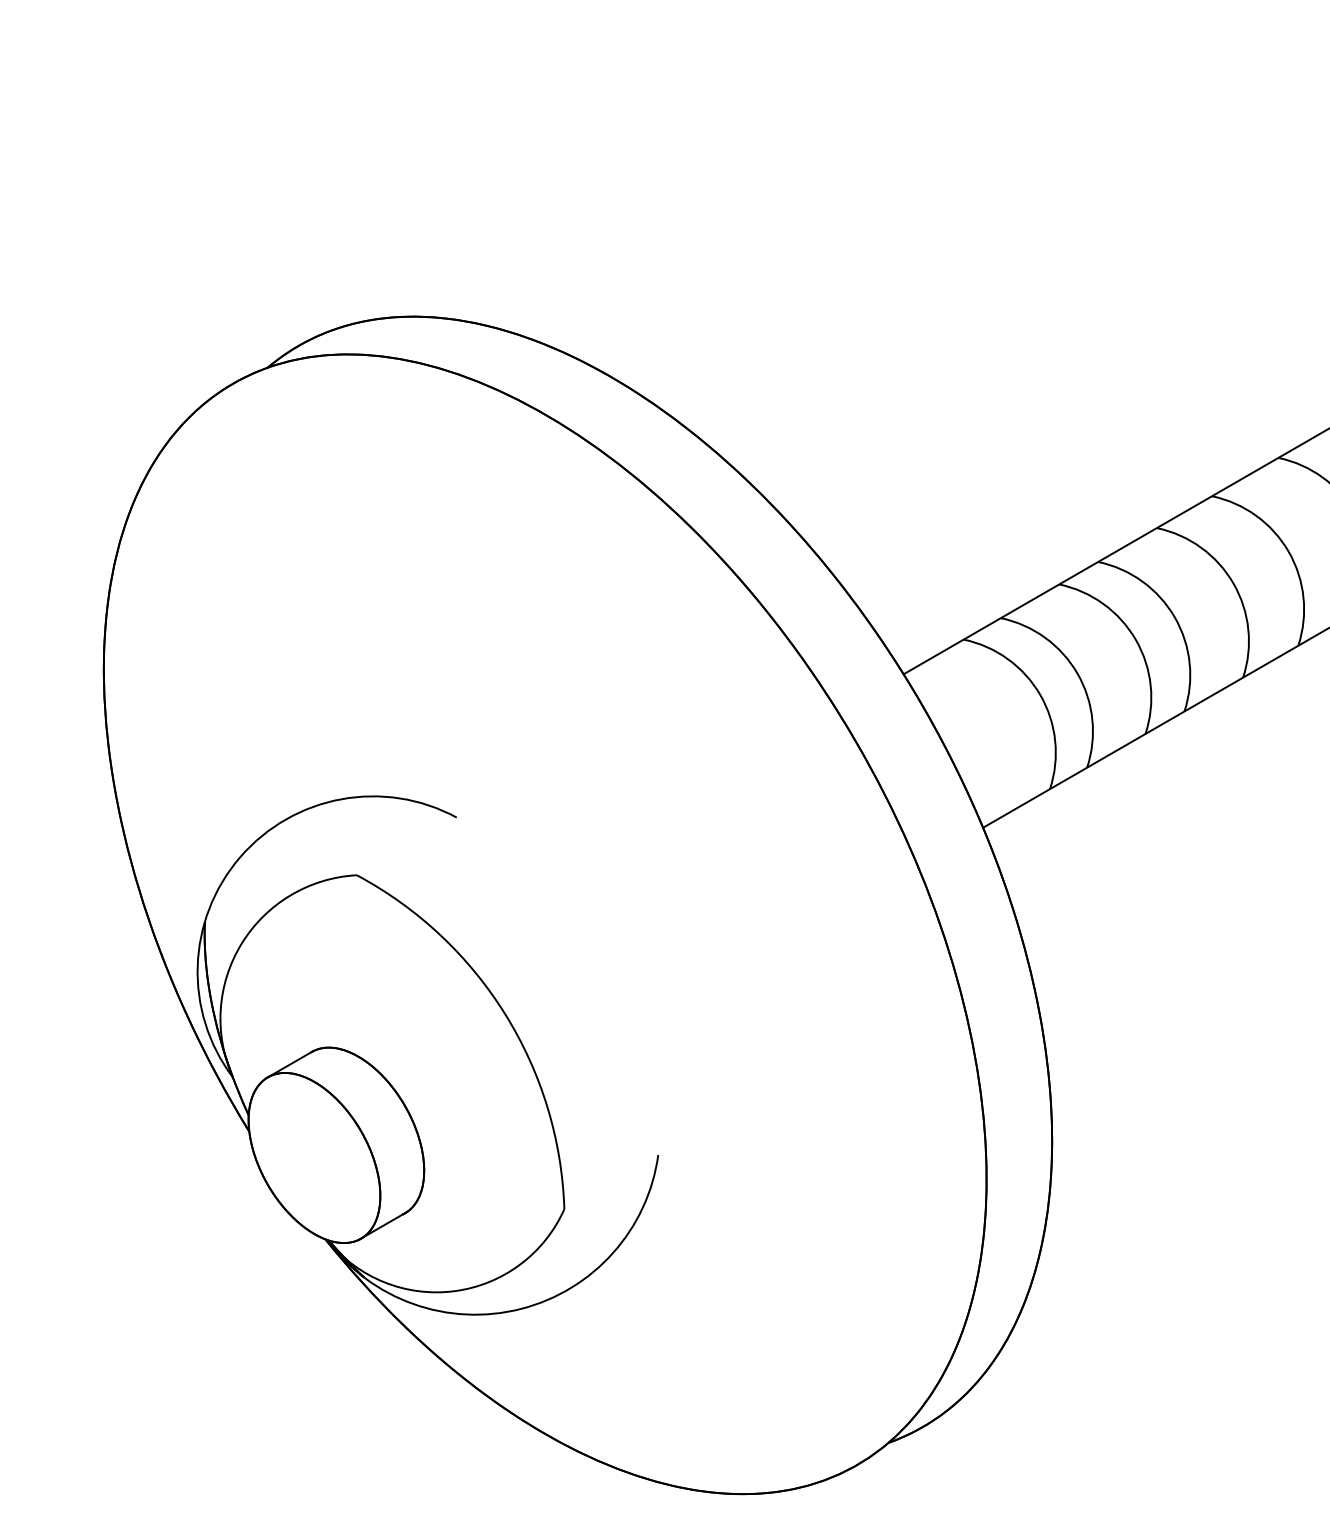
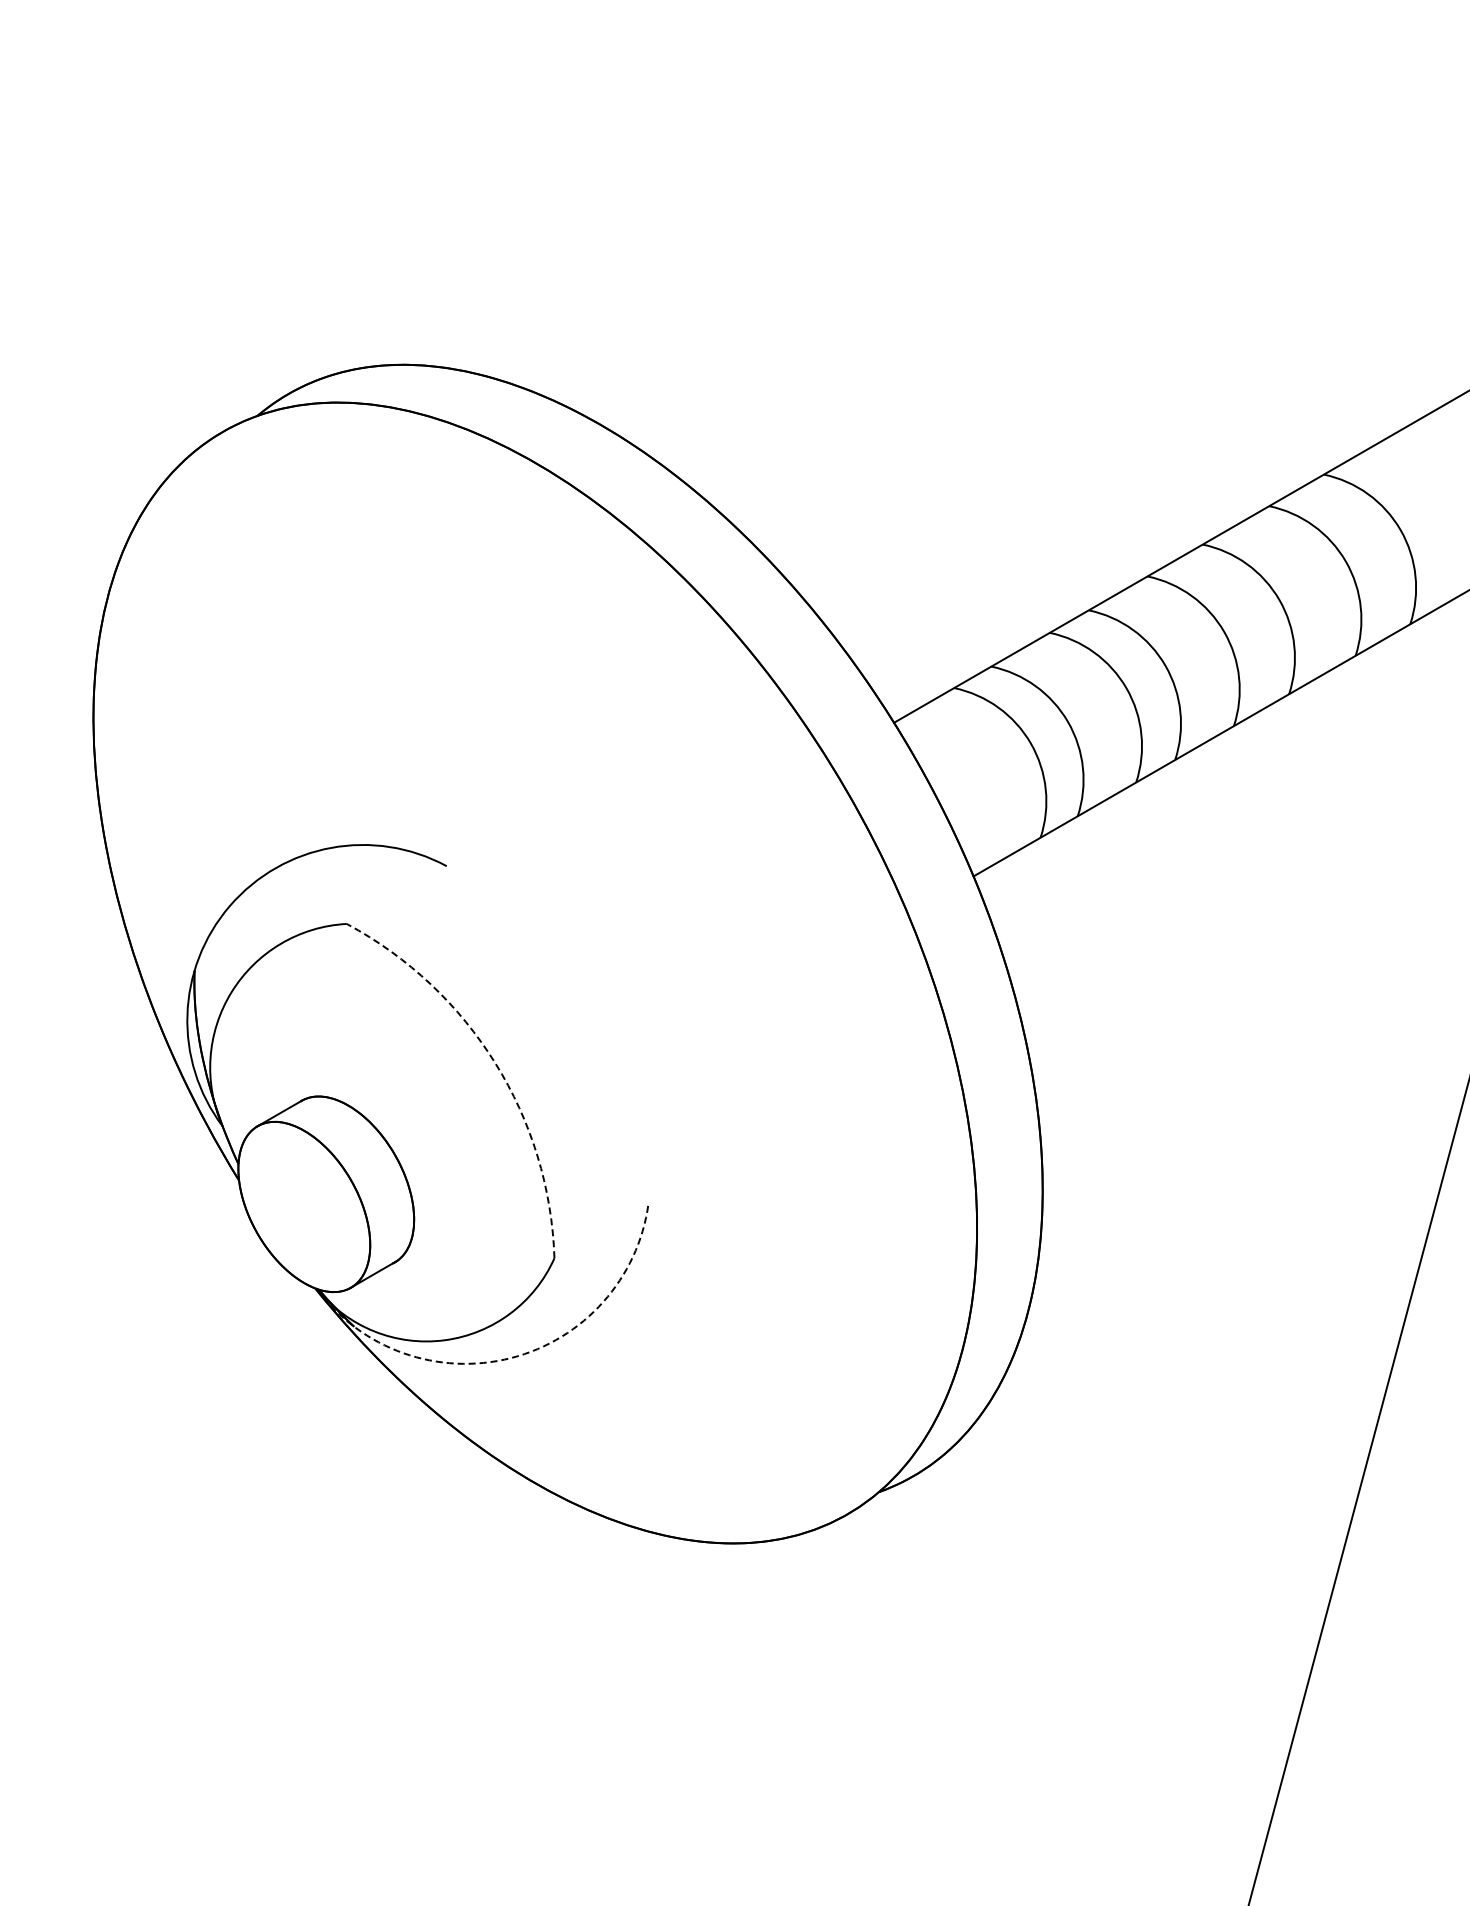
arc: (505, 1014) -> (495, 1063), solid -> dashed
arc: (521, 1309) -> (511, 1358), solid -> dashed

